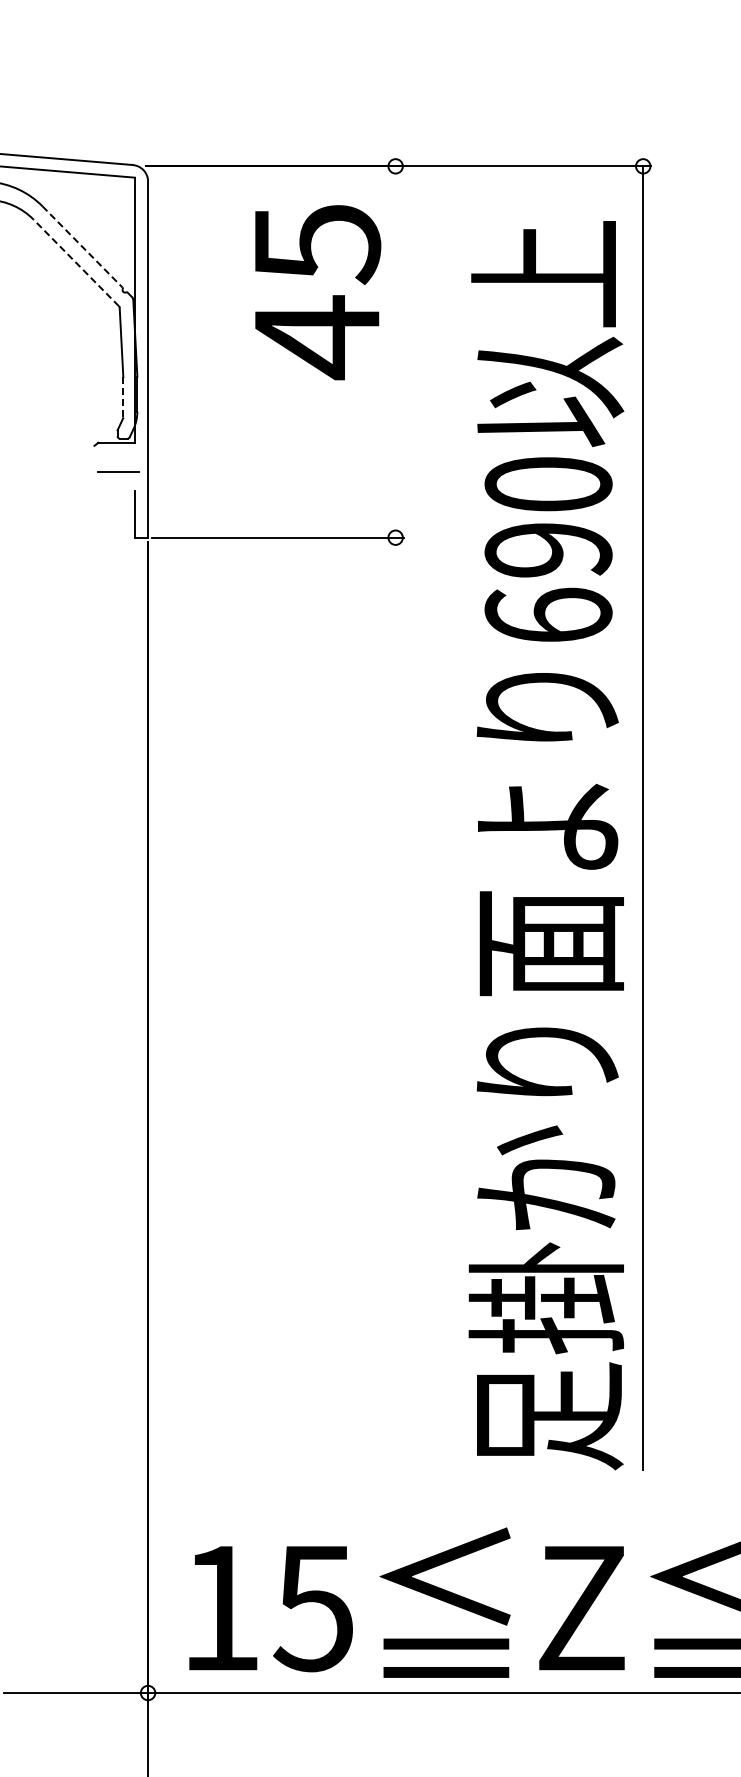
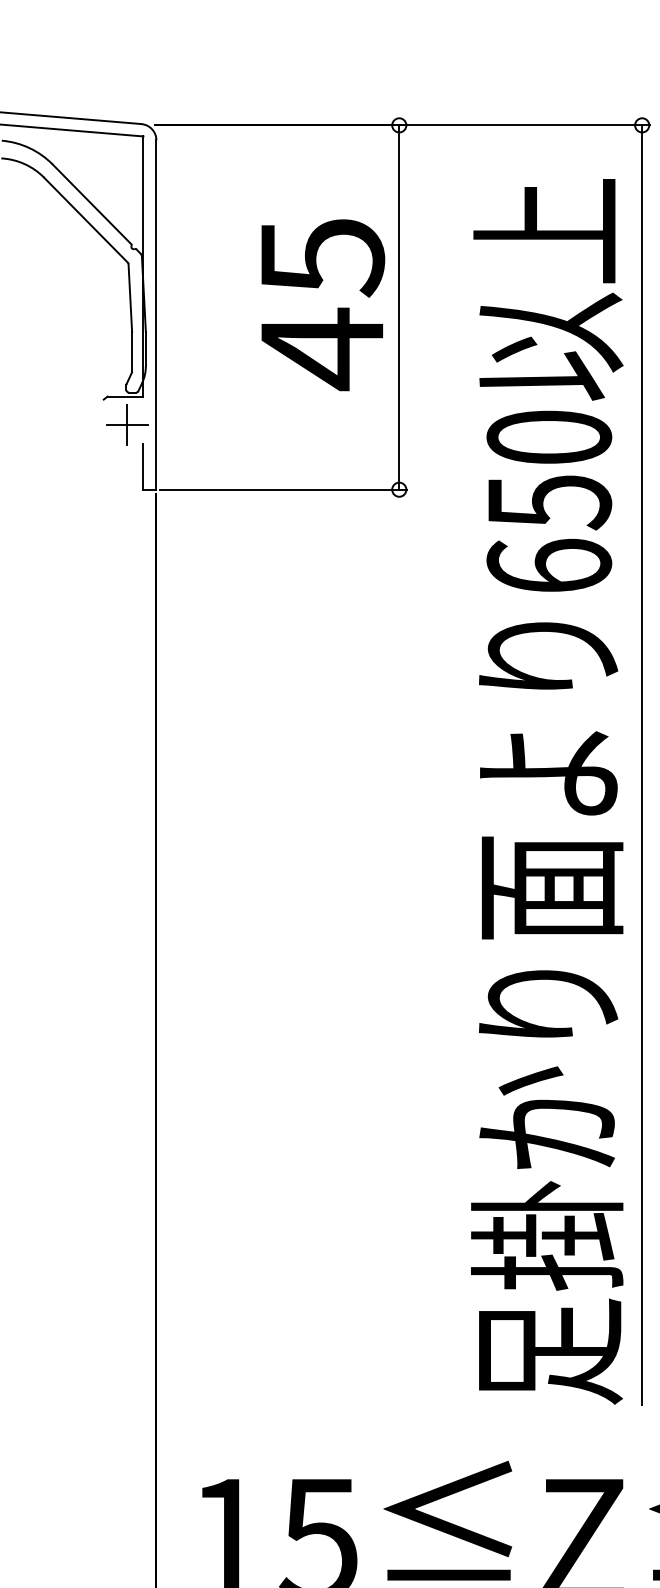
line: (82, 246) -> (92, 204), dashed -> solid
line: (76, 262) -> (86, 219), dashed -> solid
text: (318, 292) -> (323, 305), moved
line: (395, 351) -> (399, 307), added
line: (123, 396) -> (132, 351), dashed -> solid
line: (118, 471) -> (127, 424), added
text: (548, 551) -> (549, 503), 690 -> 650

